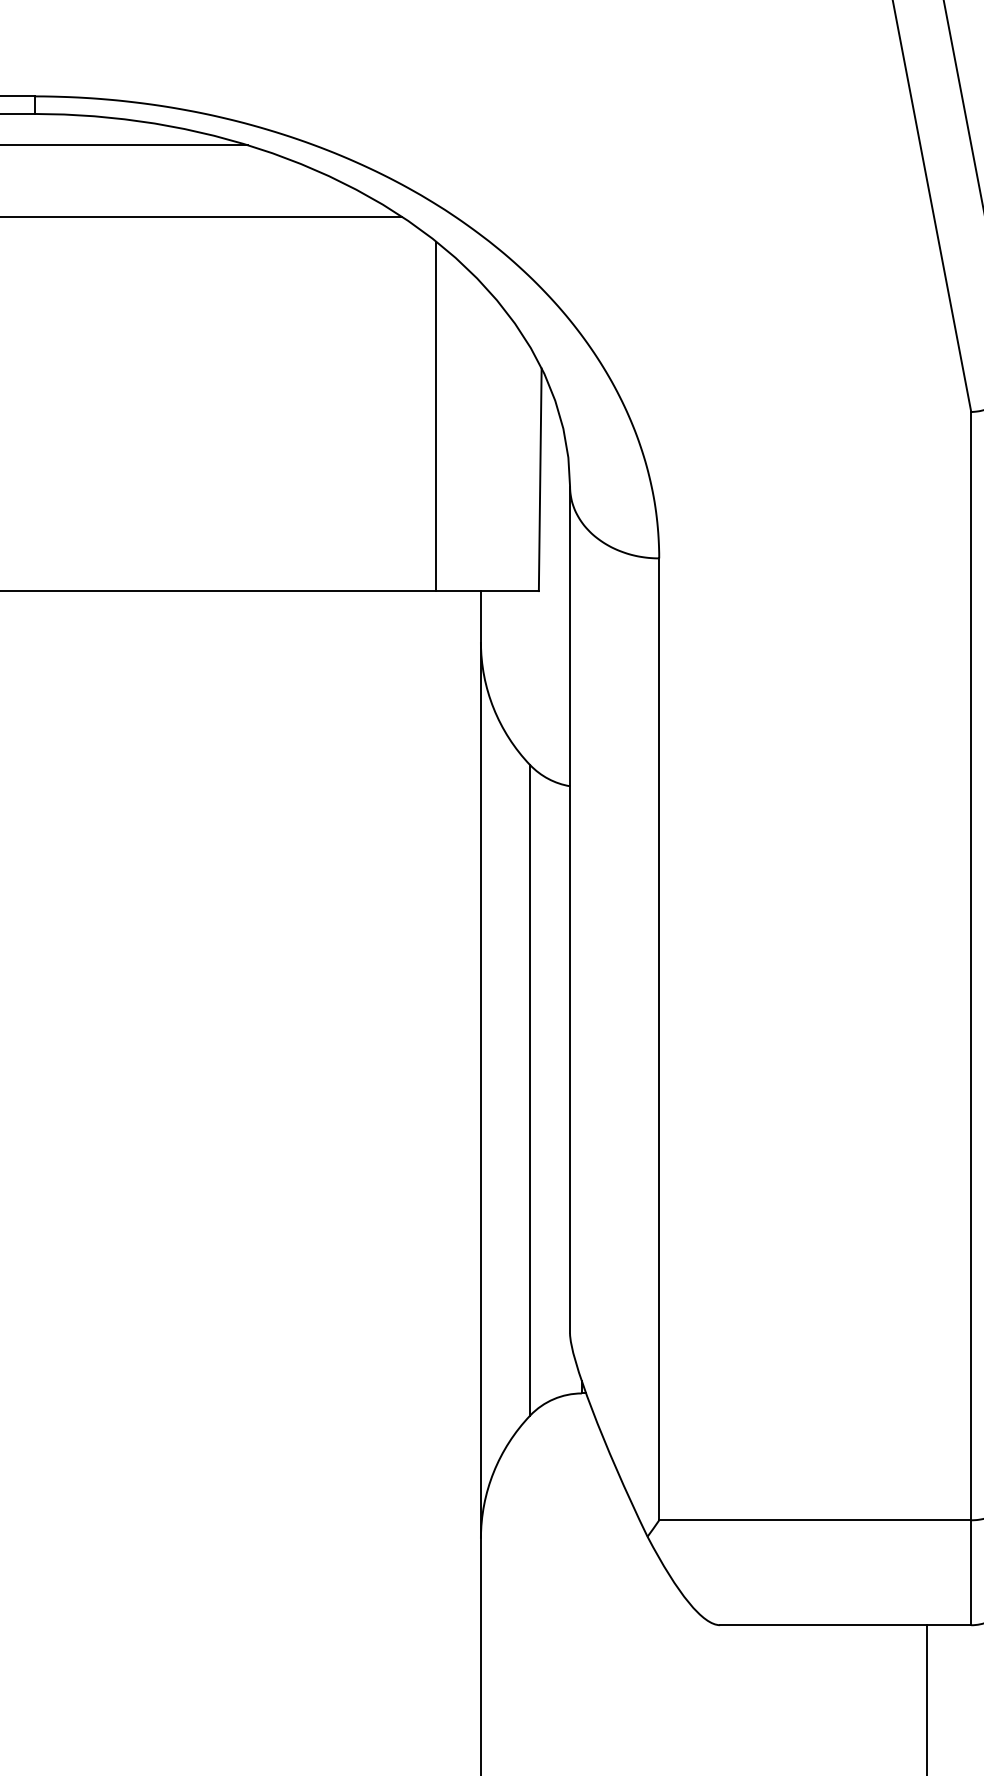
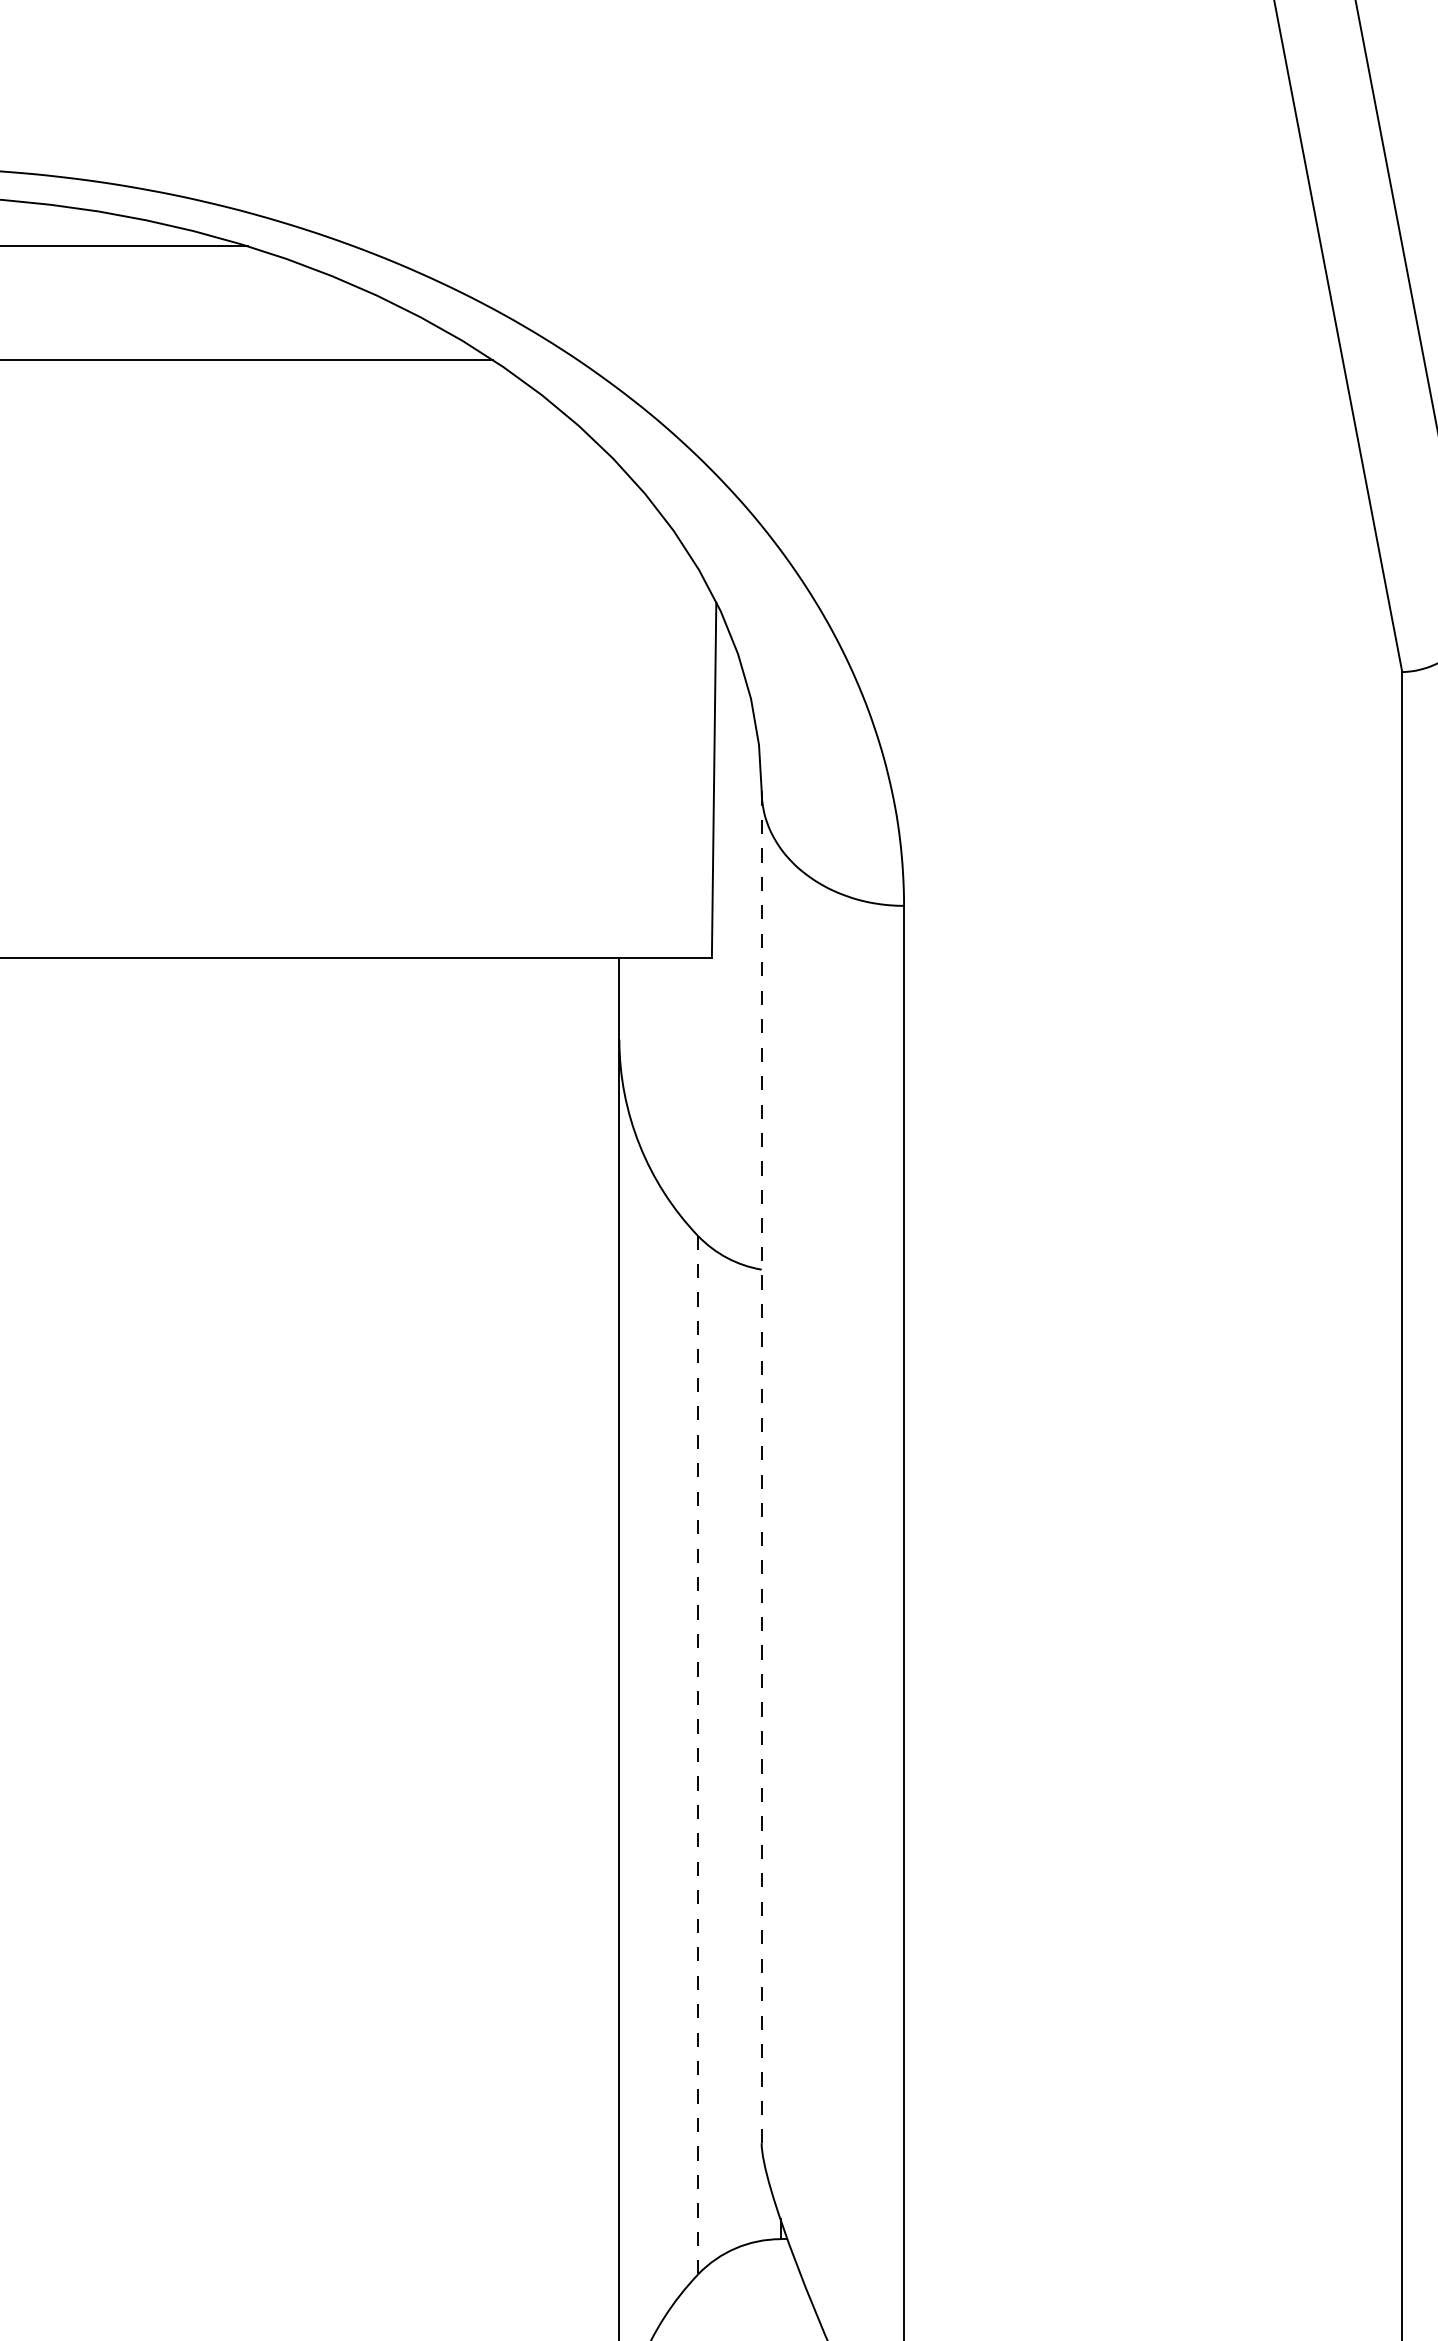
line: (436, 416) -> (548, 679), removed
line: (570, 910) -> (762, 1468), solid -> dashed
line: (530, 1089) -> (698, 1753), solid -> dashed

